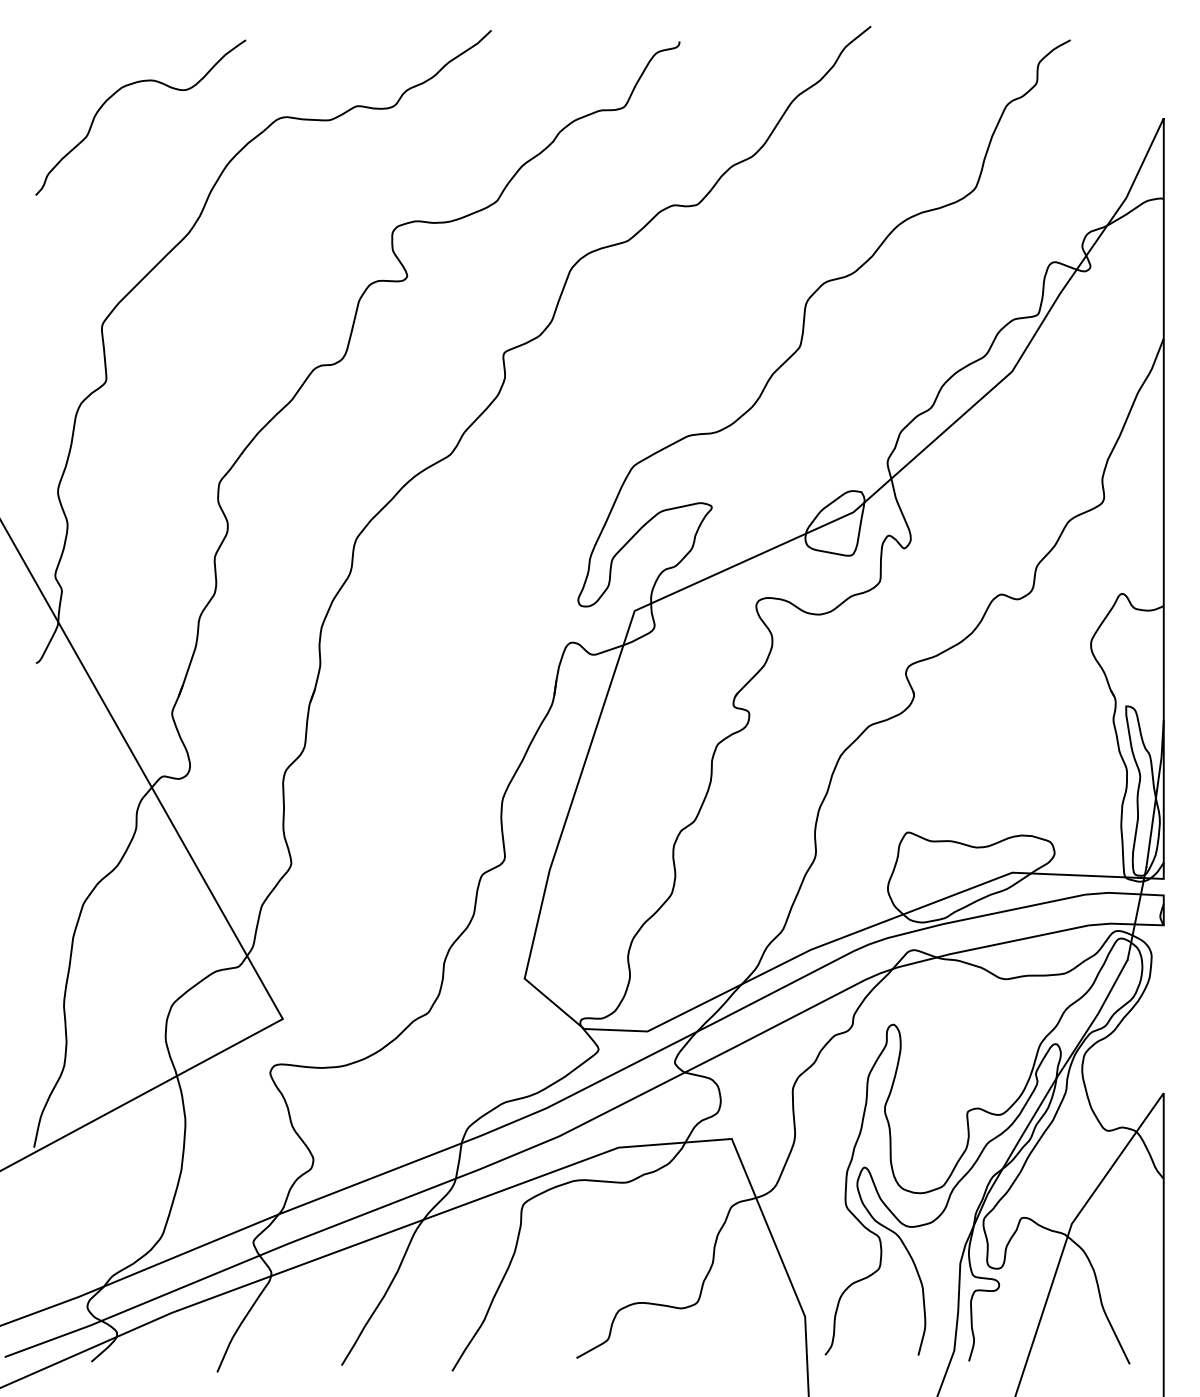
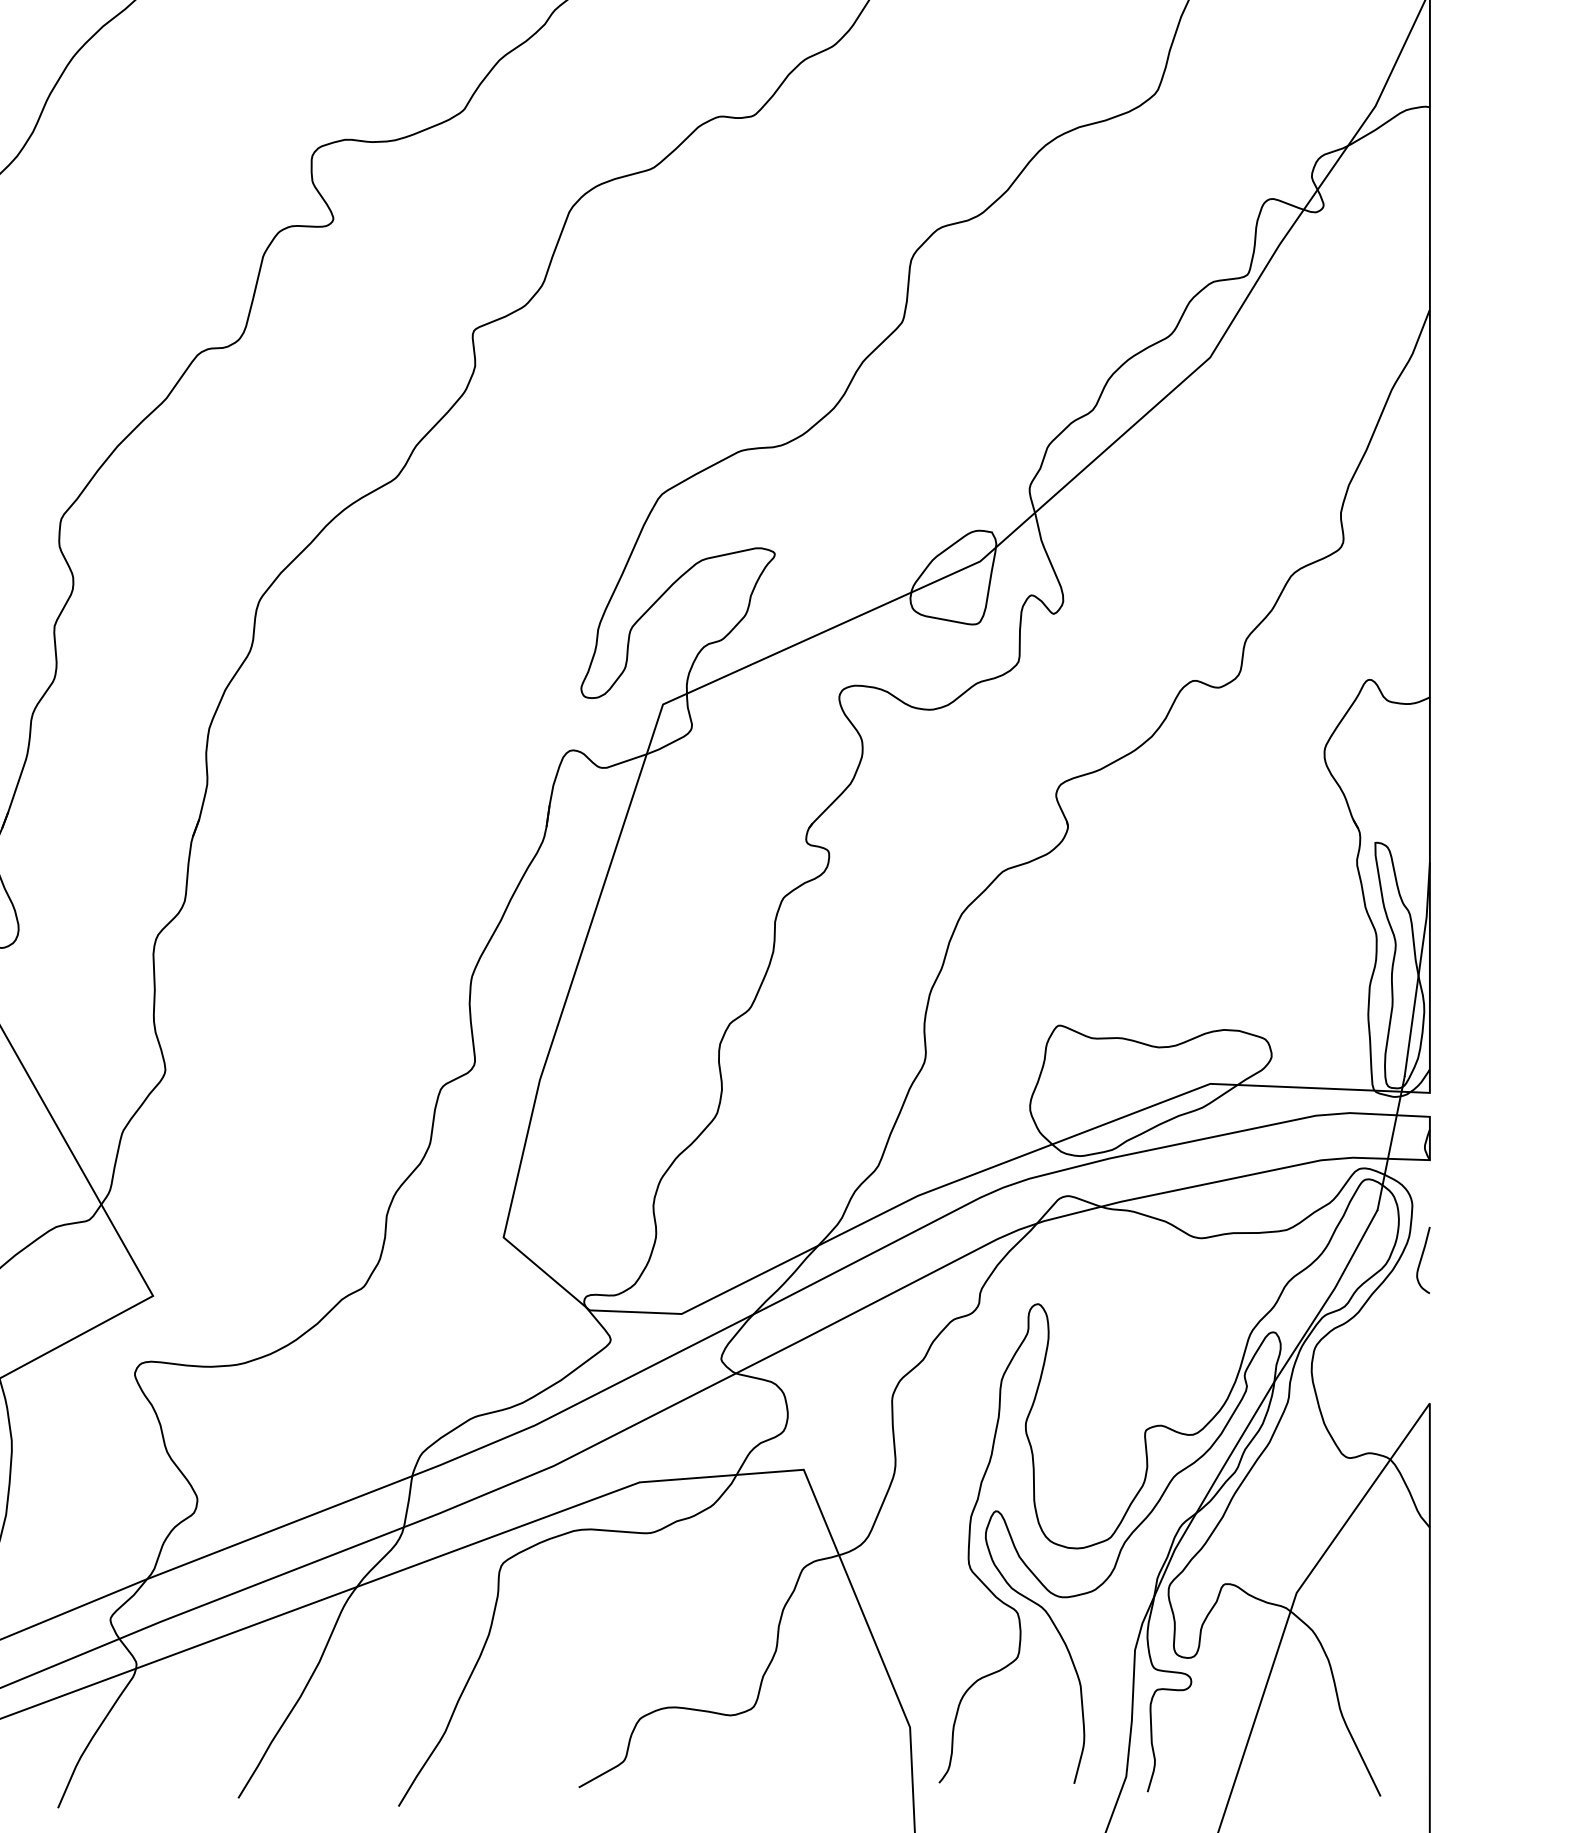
curve: (1158, 994) -> (1422, 1260), added

